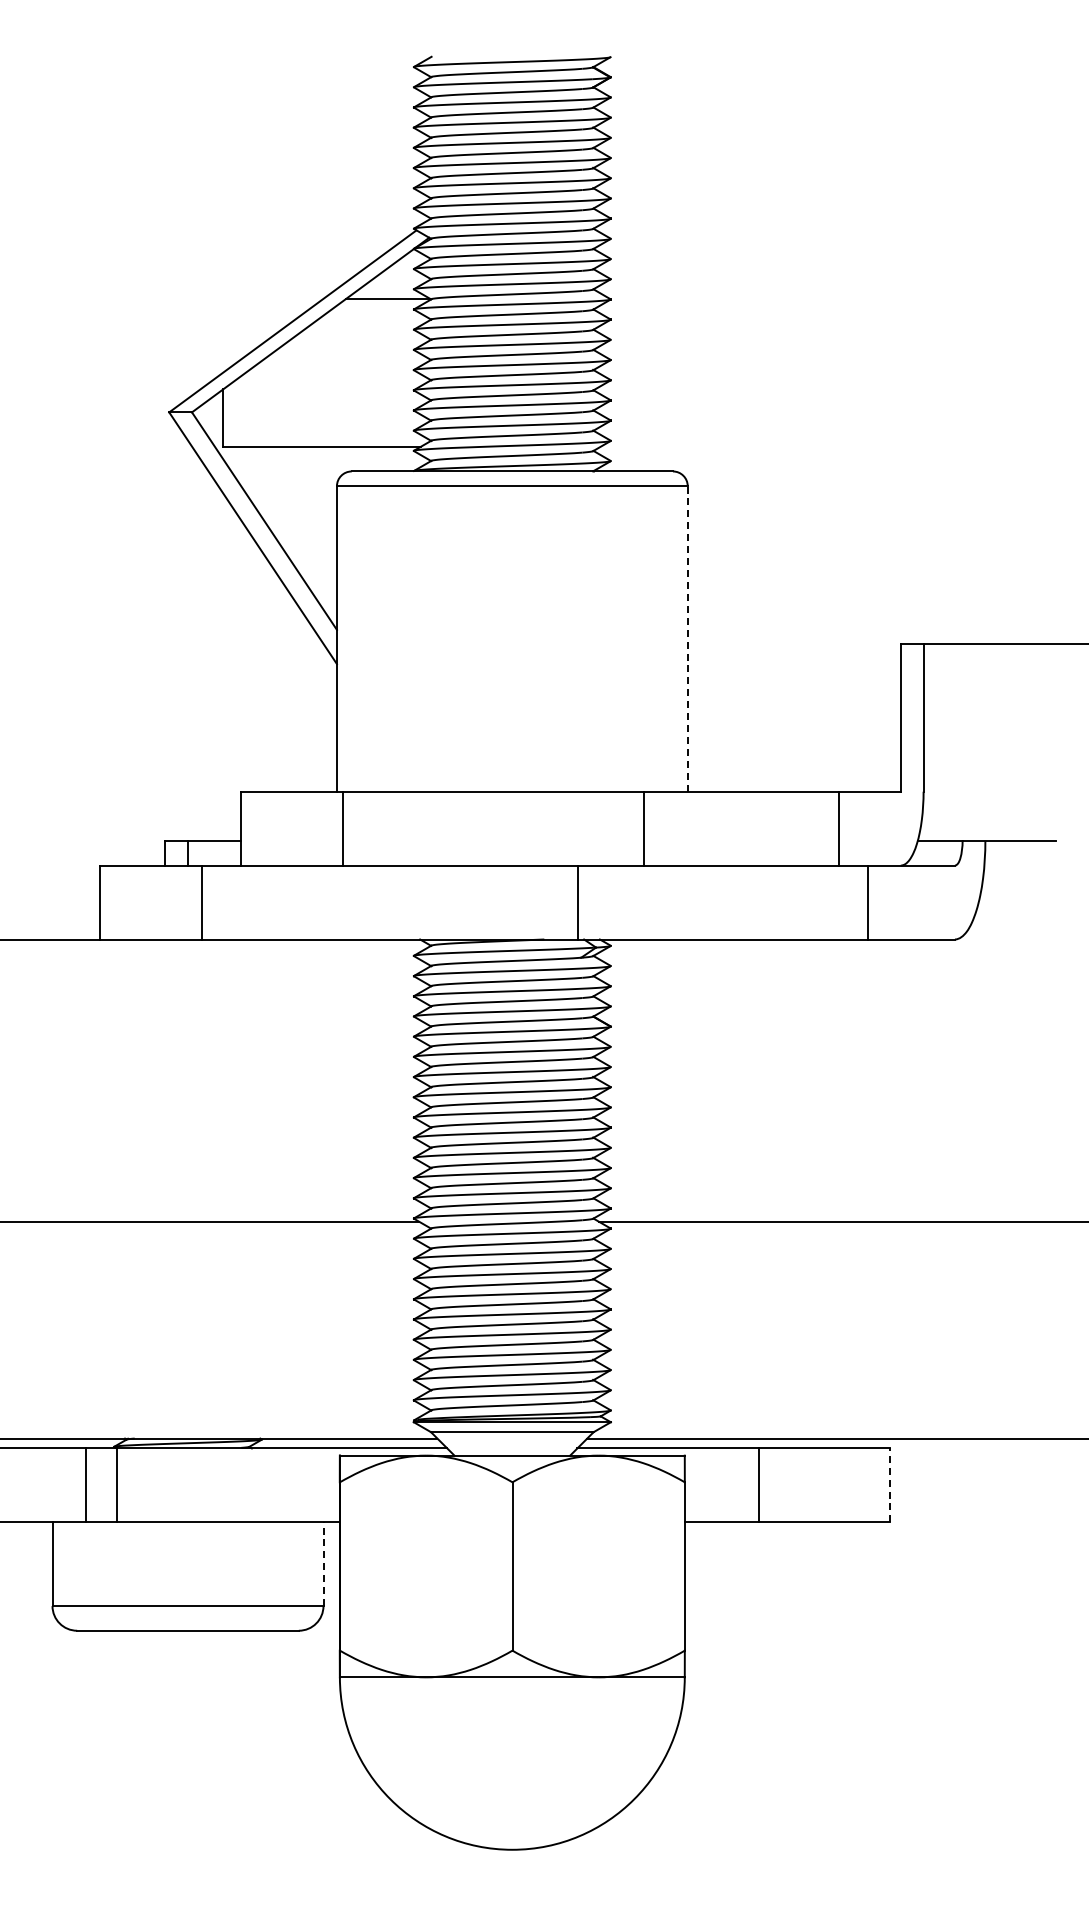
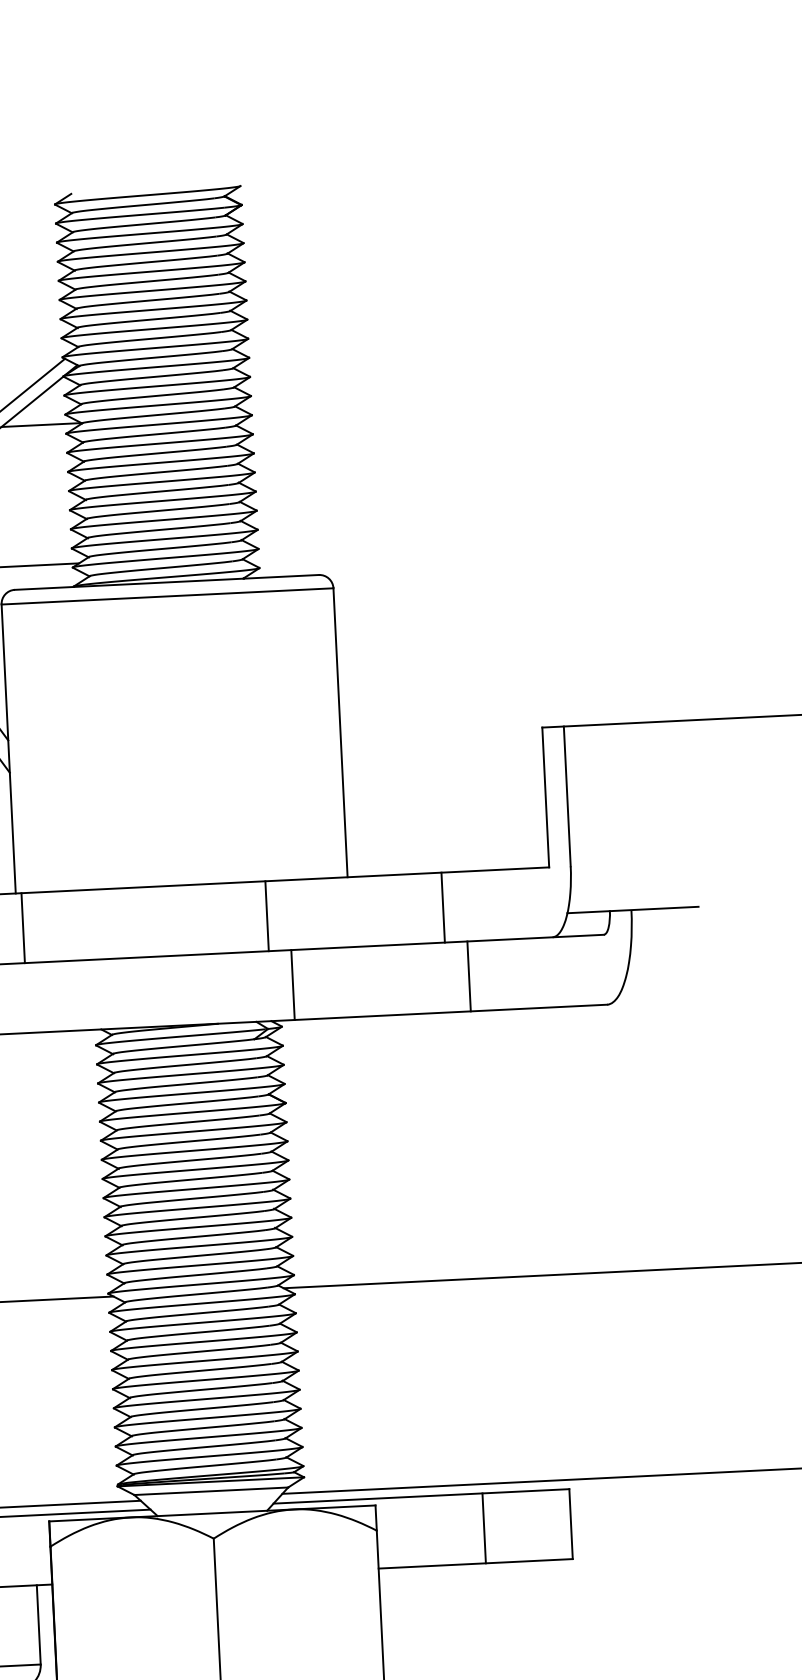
line: (687, 638) -> (340, 732), dashed -> solid
line: (643, 828) -> (266, 916), moved
line: (838, 828) -> (442, 907), moved
line: (577, 902) -> (292, 984), moved
line: (867, 902) -> (468, 976), moved
line: (759, 1485) -> (484, 1528), moved
line: (890, 1485) -> (571, 1524), dashed -> solid
line: (323, 1564) -> (38, 1625), dashed -> solid

